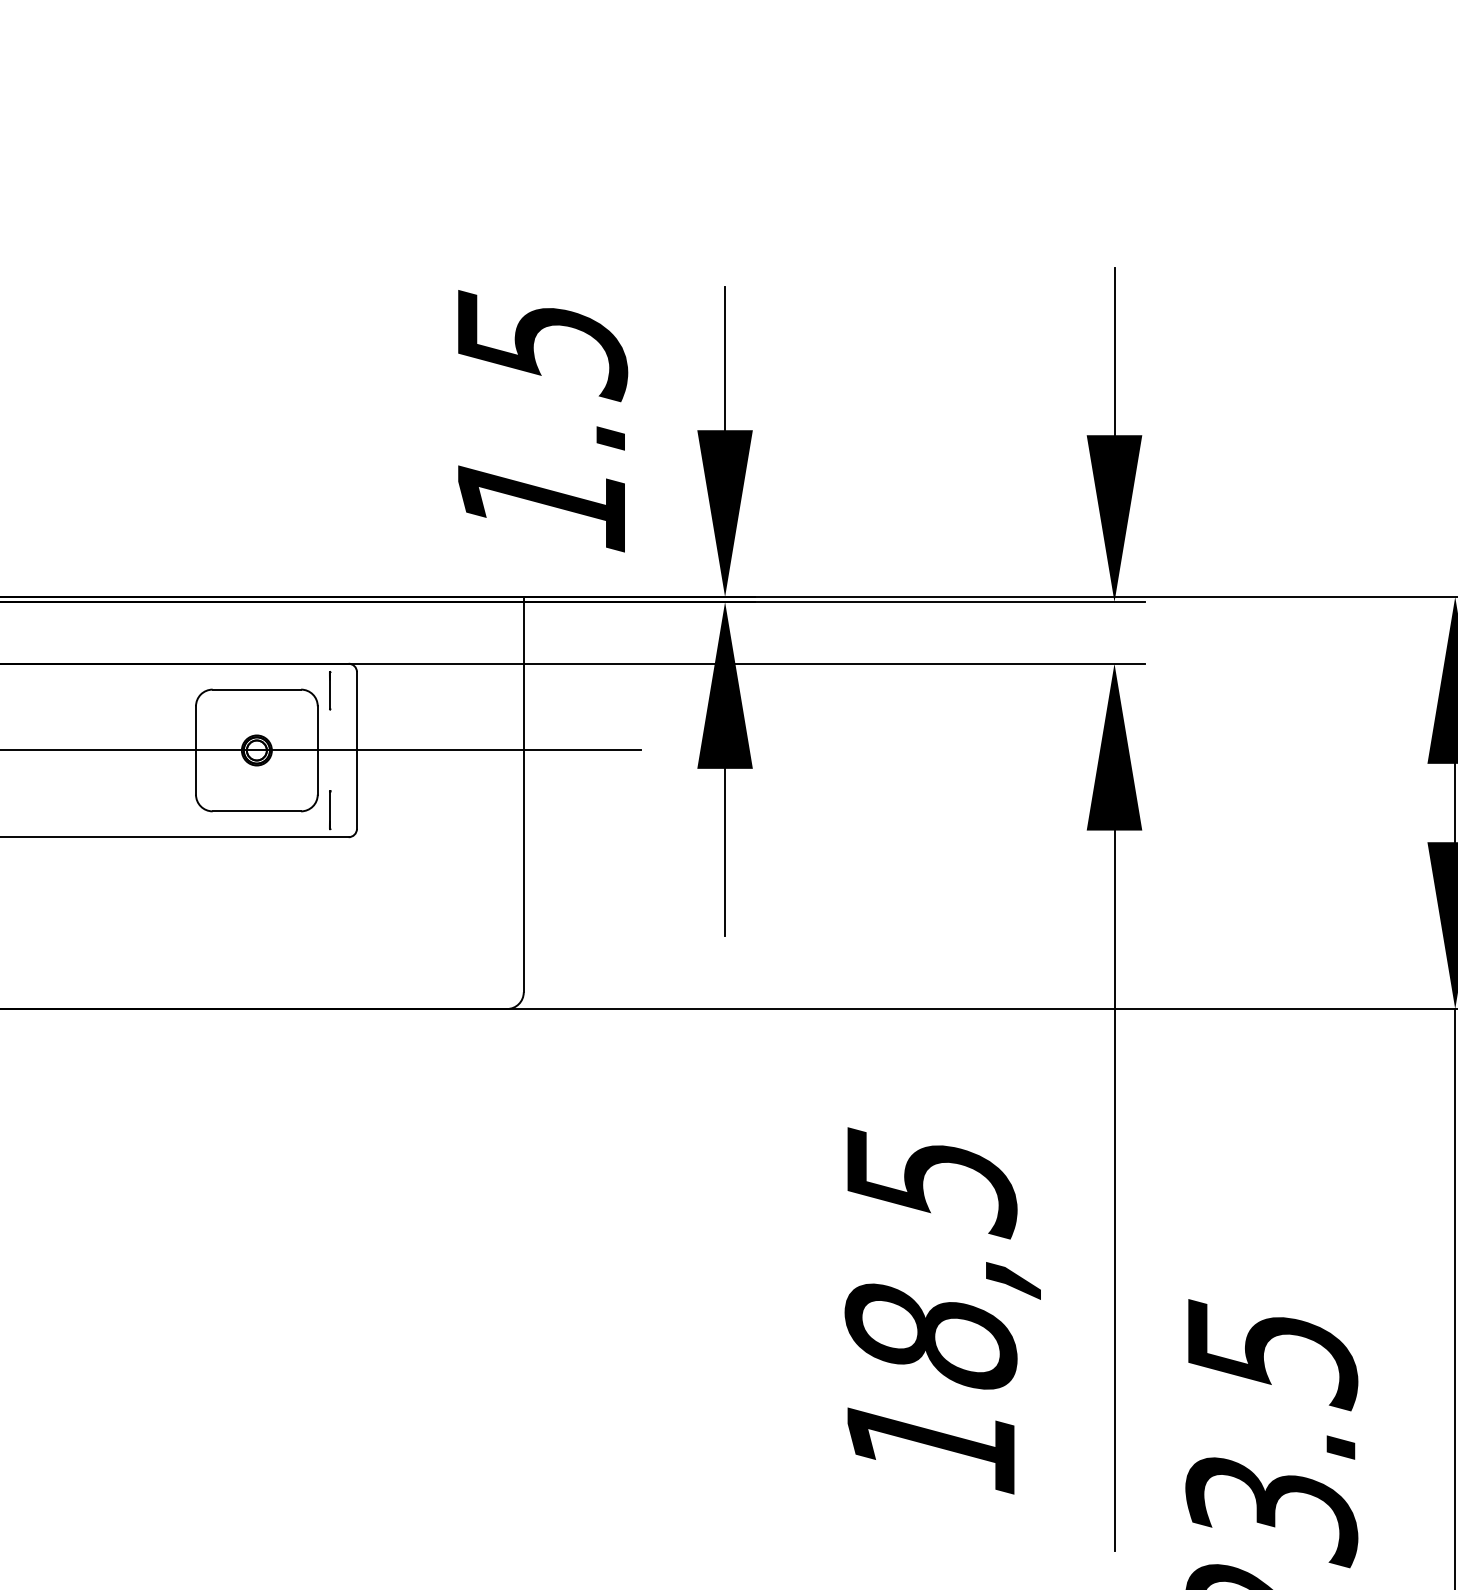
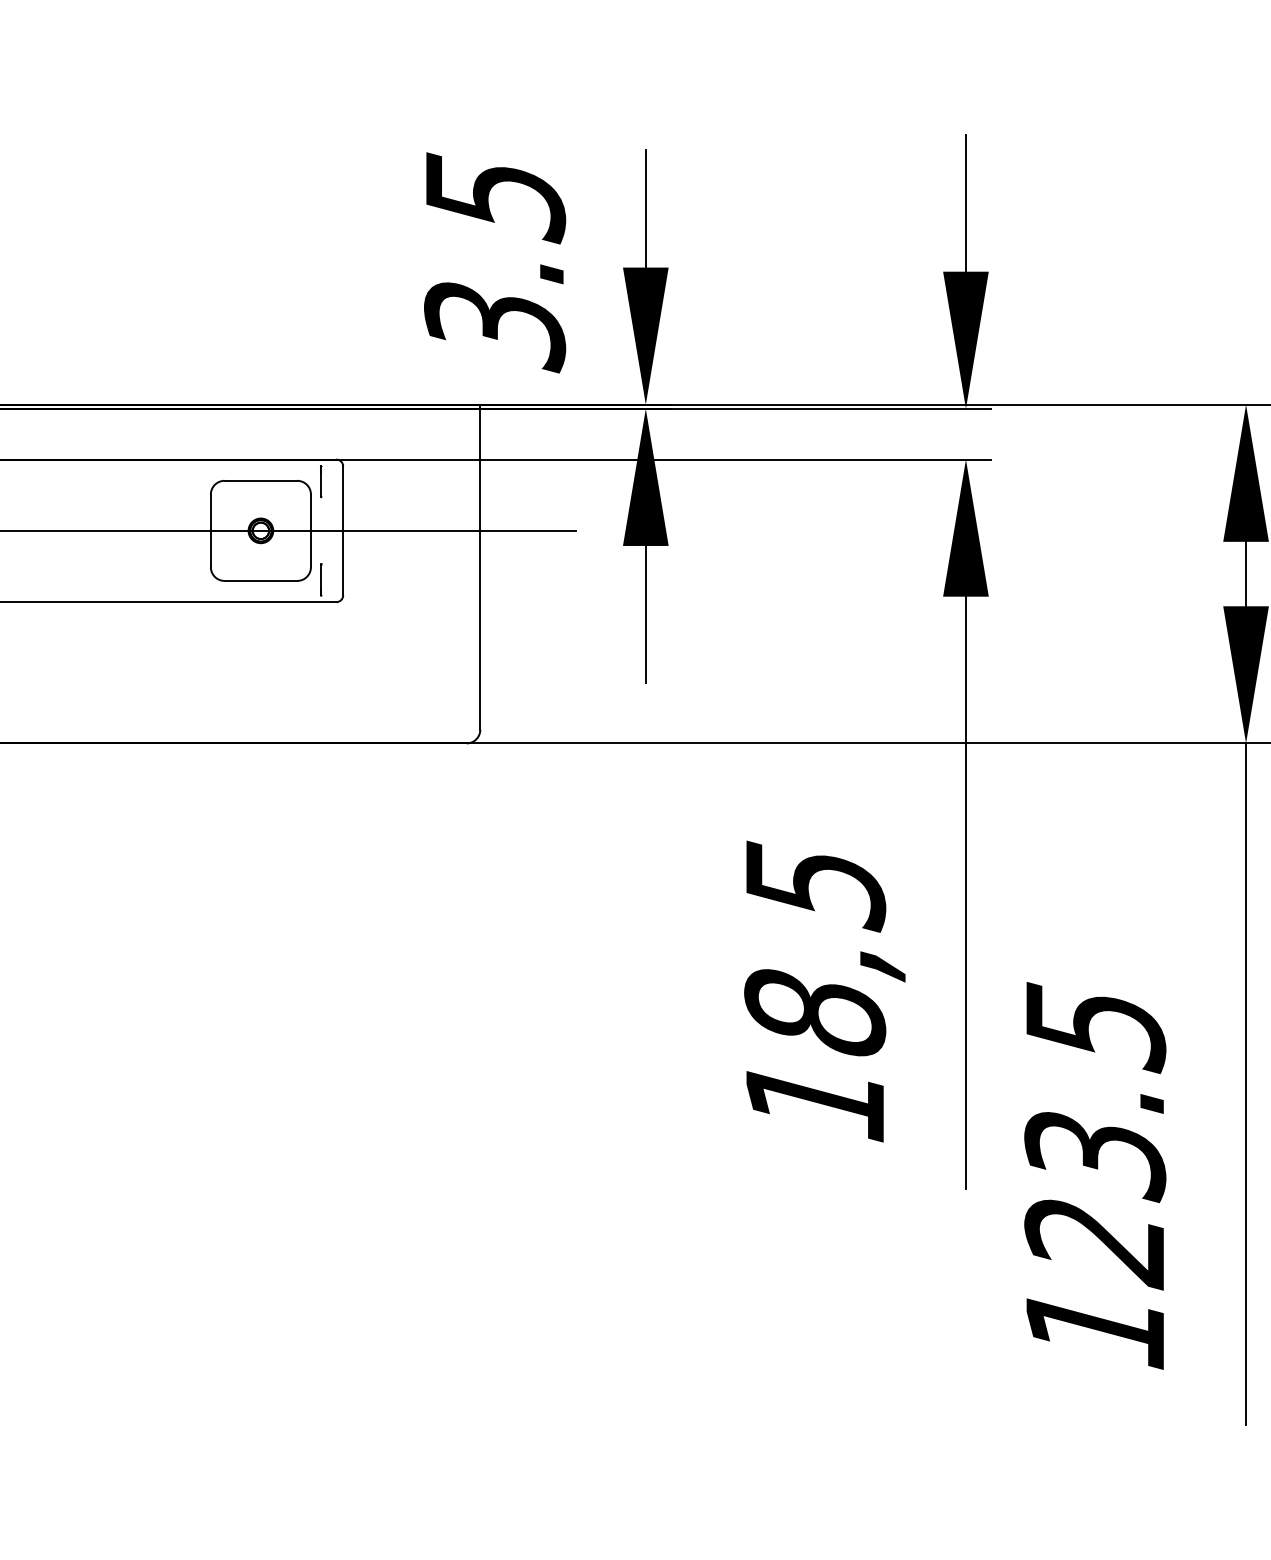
text: (542, 503) -> (495, 327), 1.5 -> 3.5

